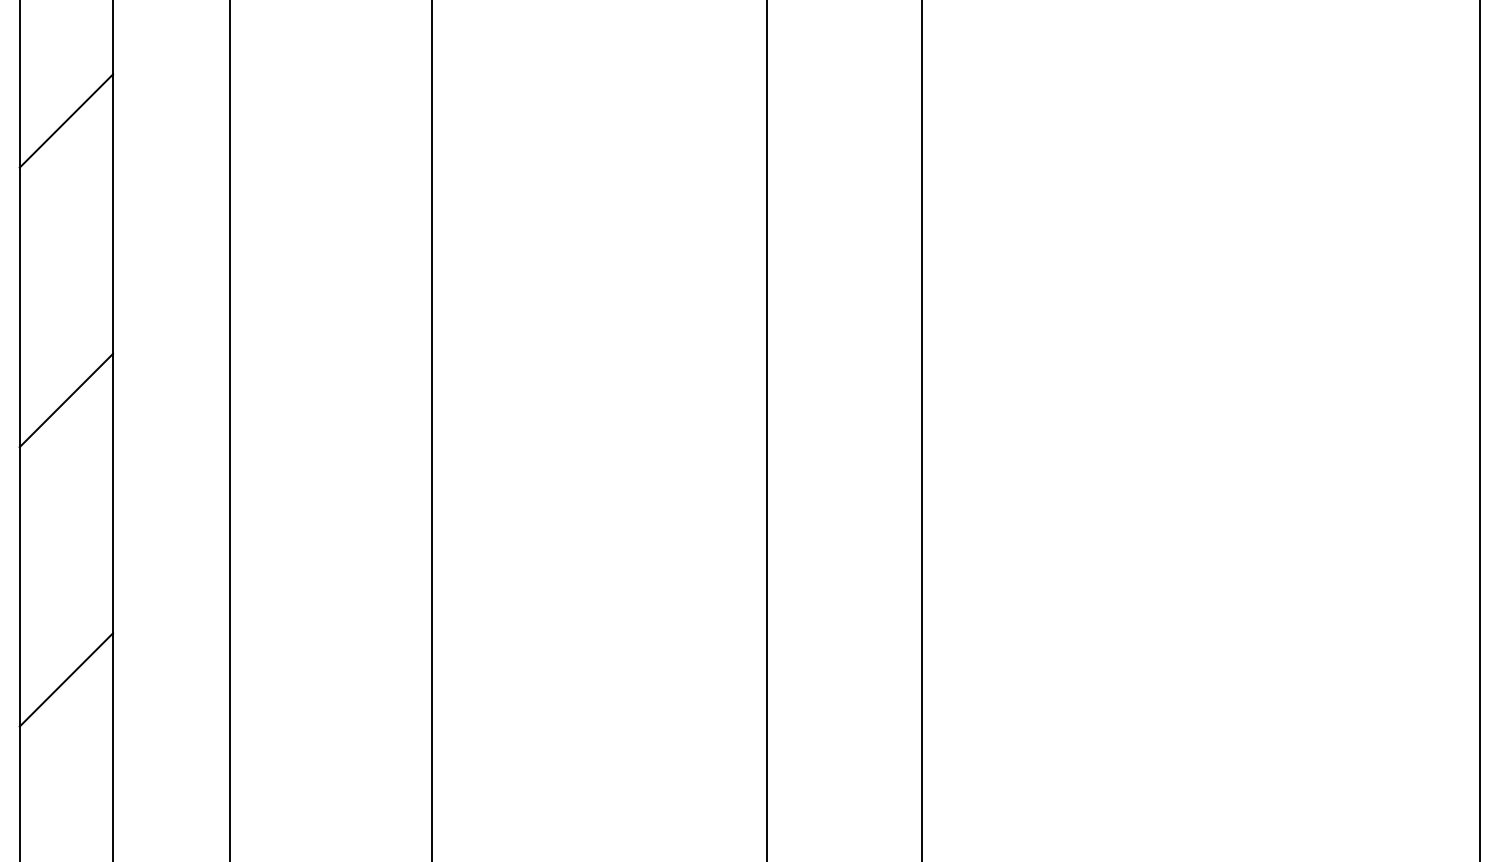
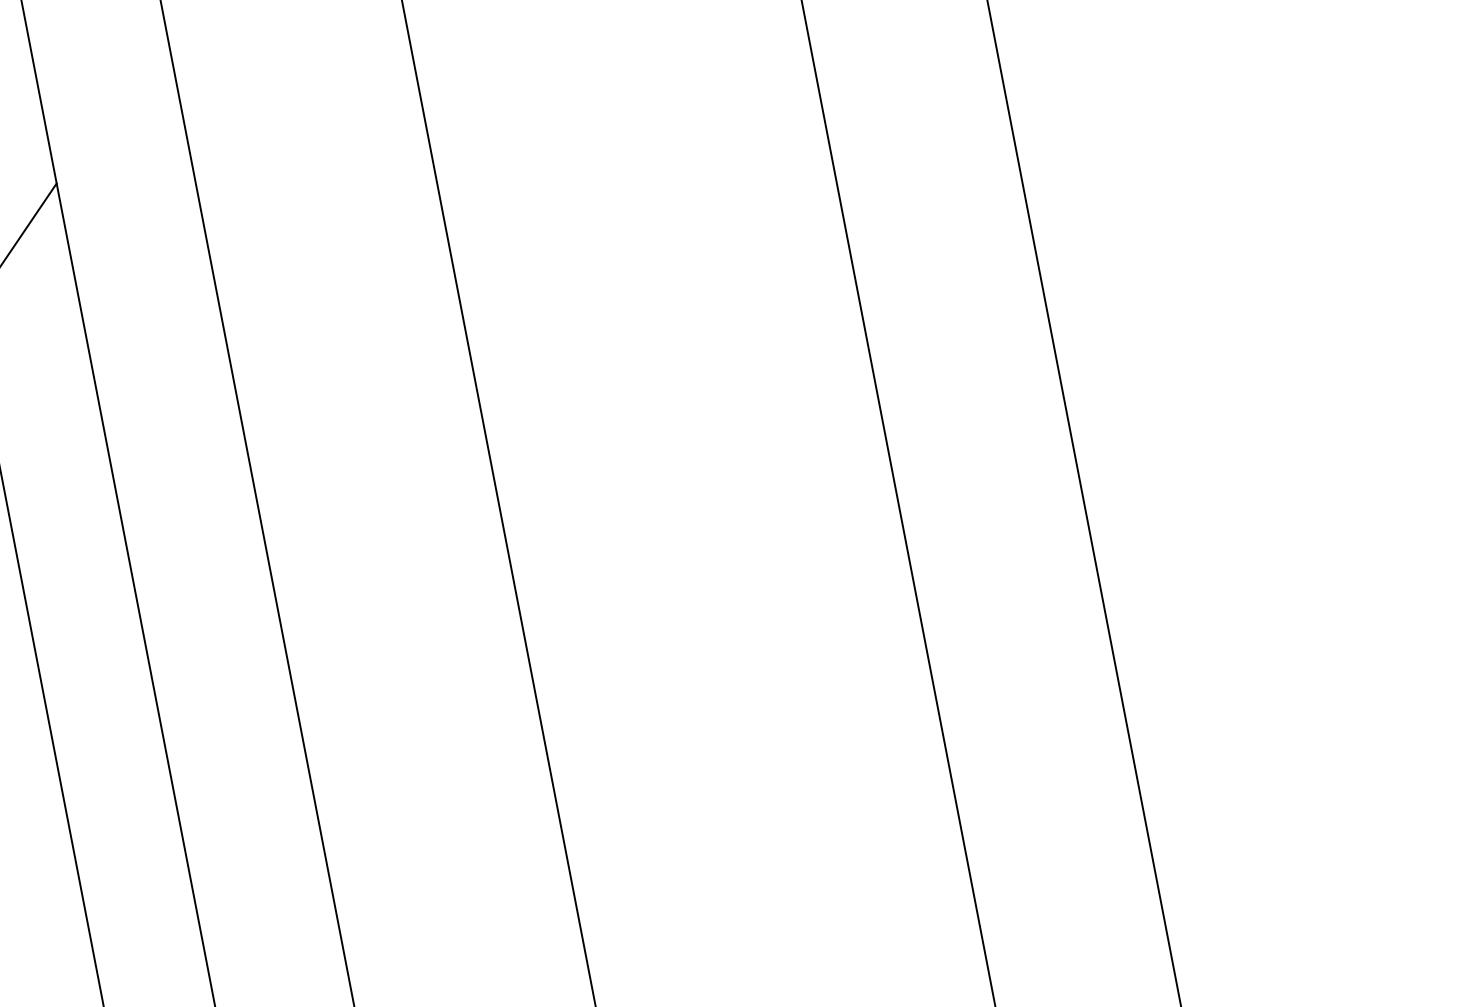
line: (66, 400) -> (75, 569), removed
line: (66, 679) -> (137, 890), removed

